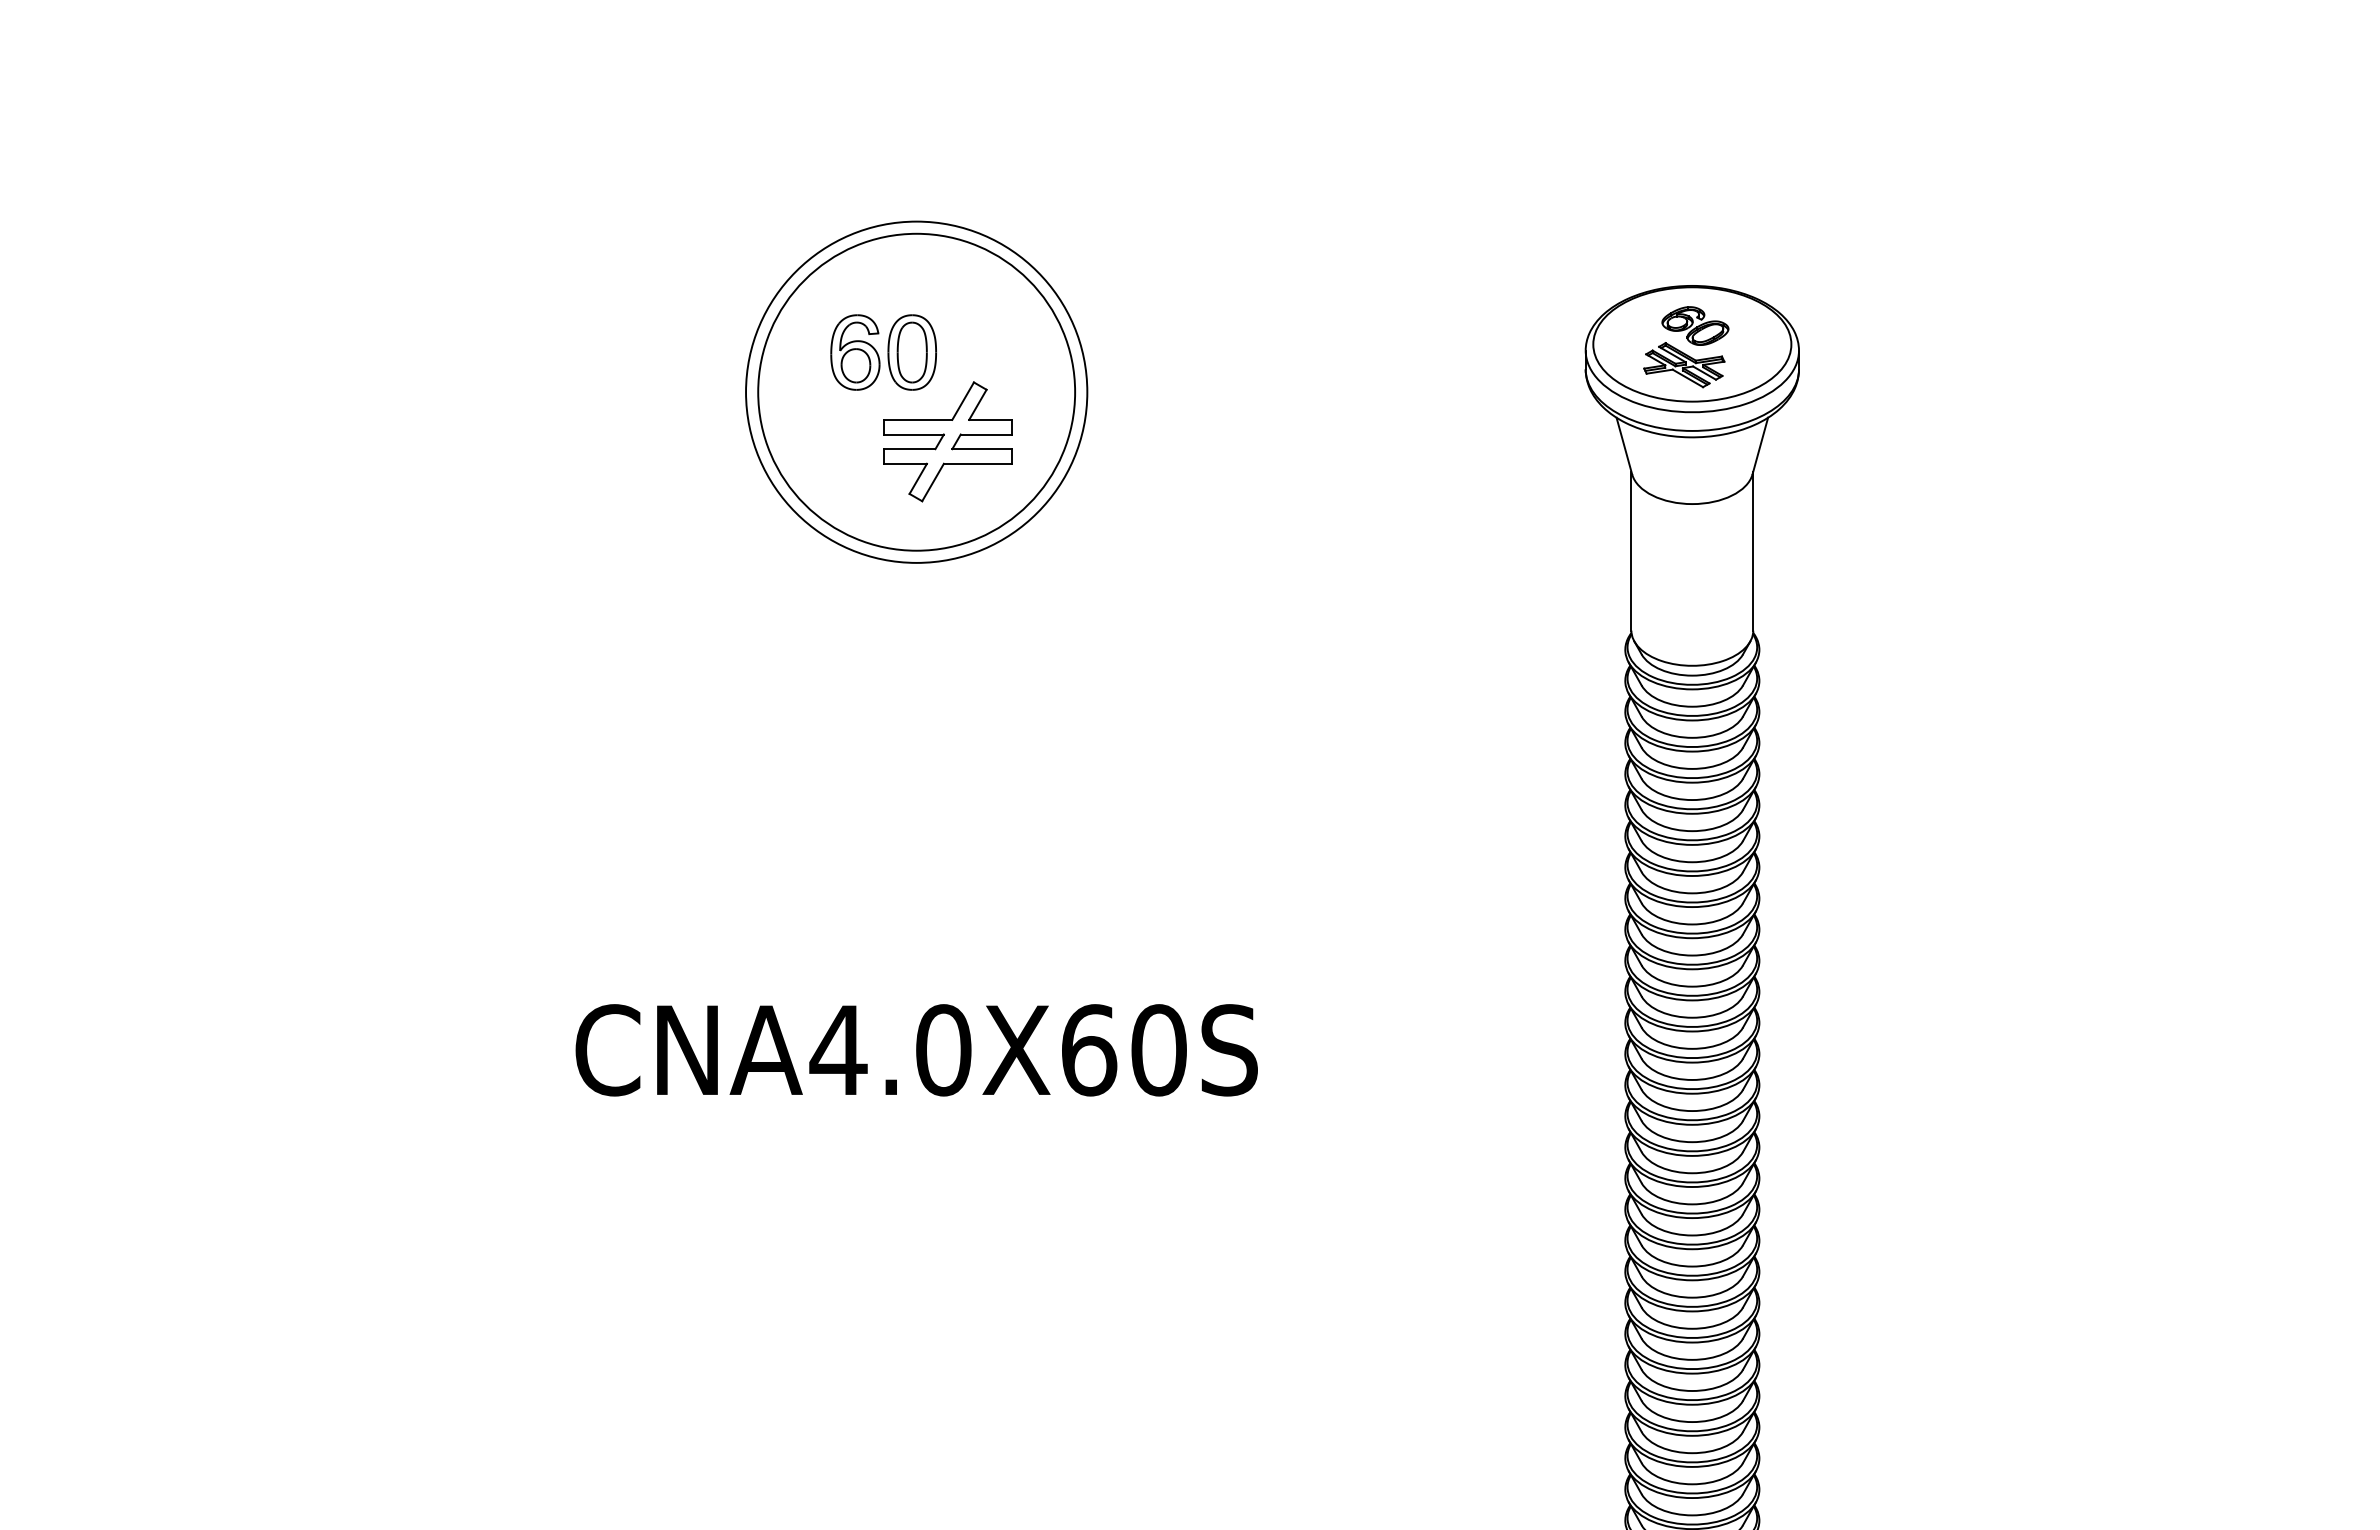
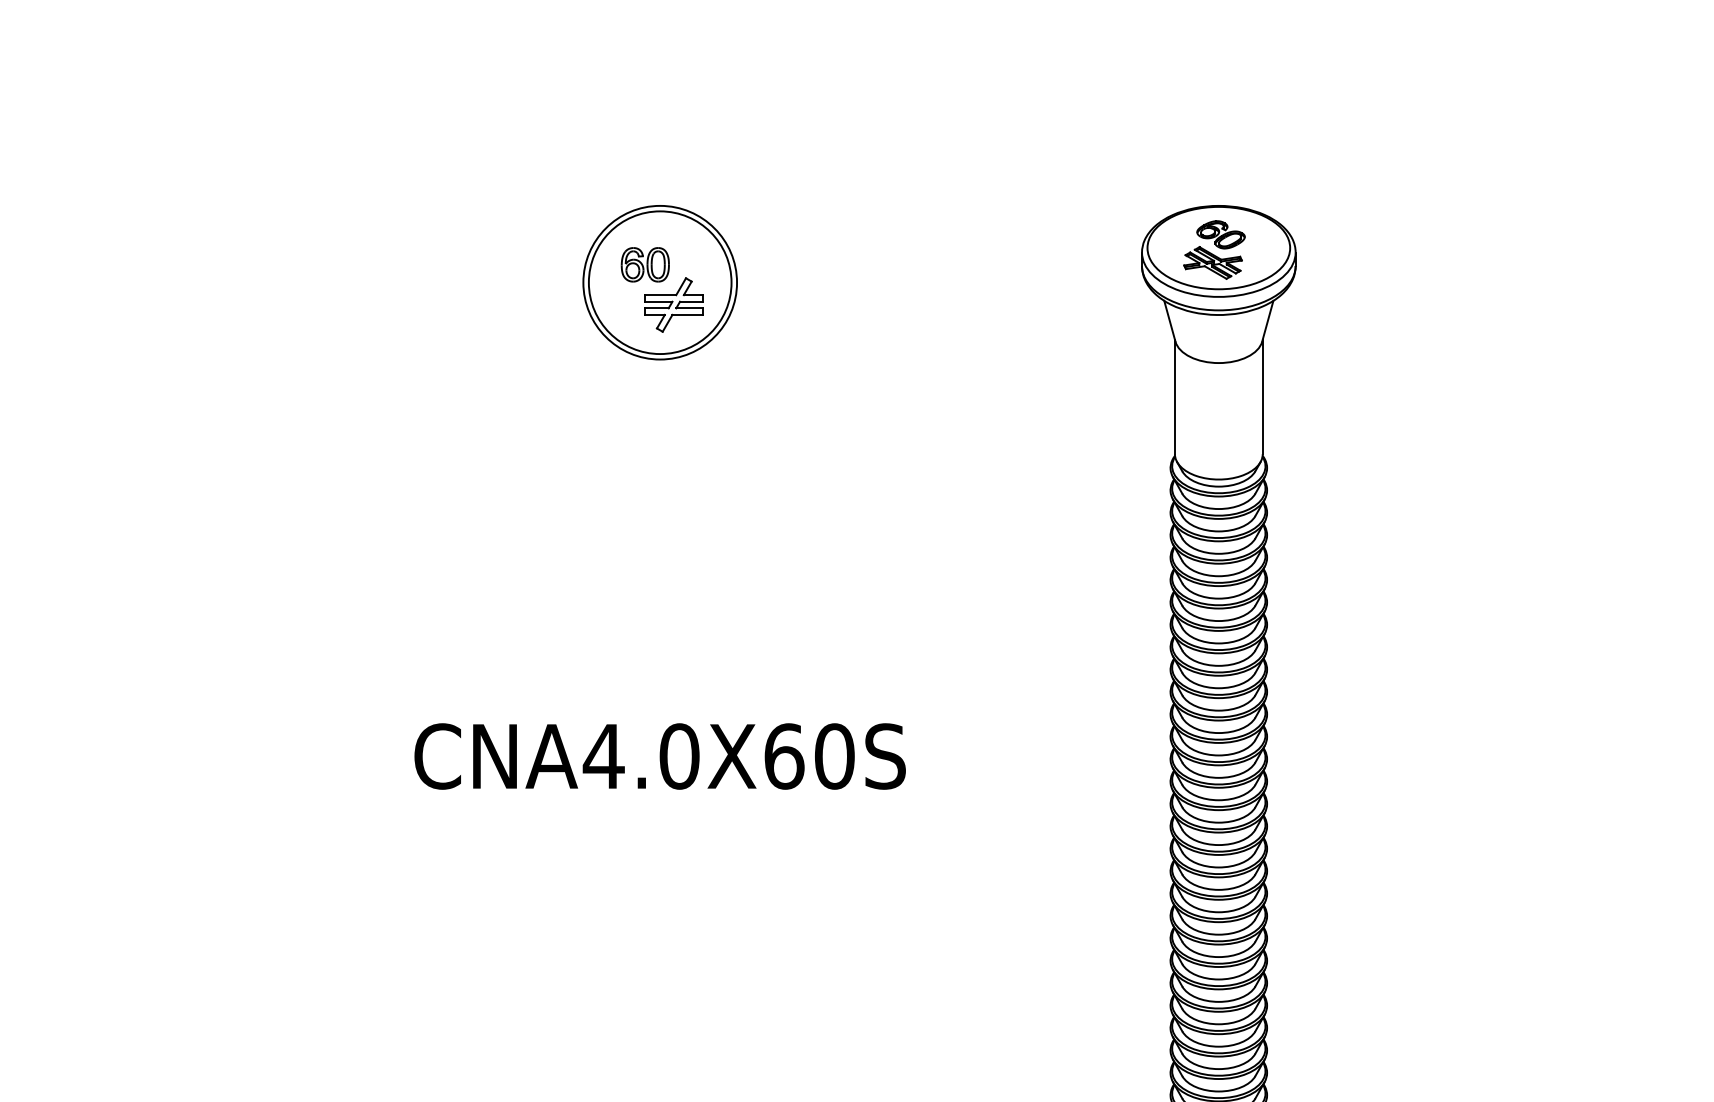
part: (916, 392) -> (659, 282), size x0.62

